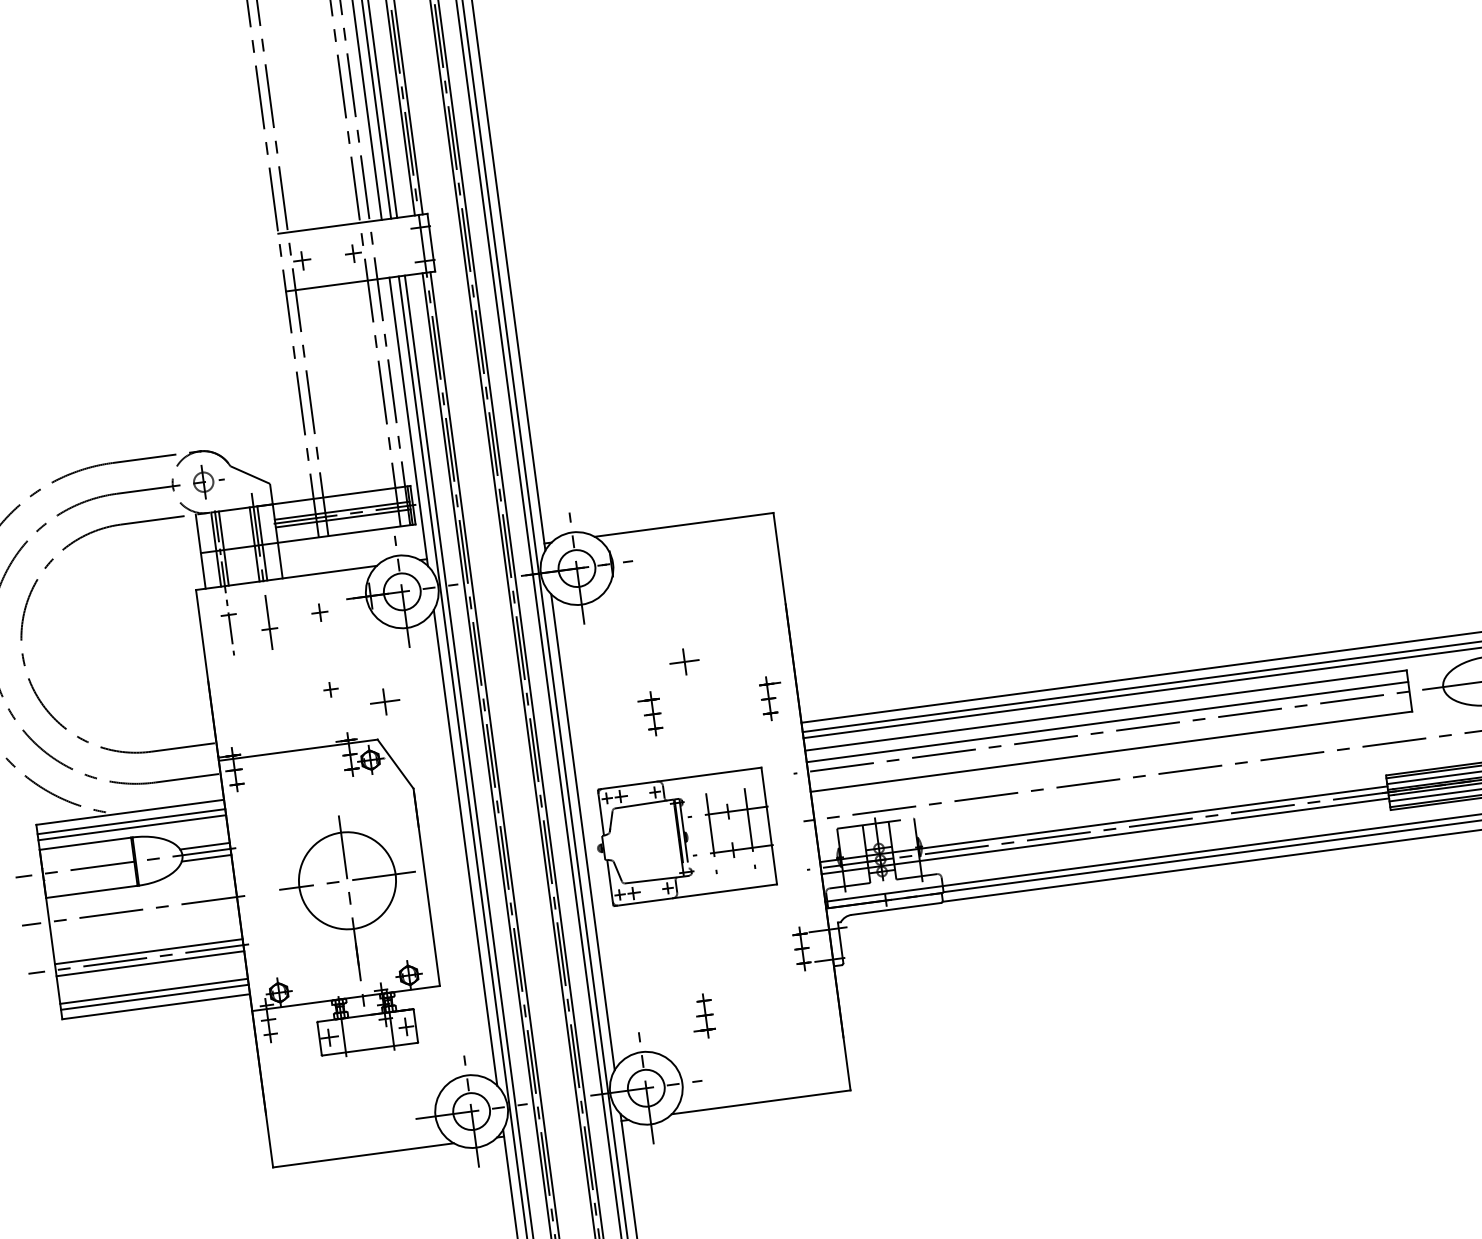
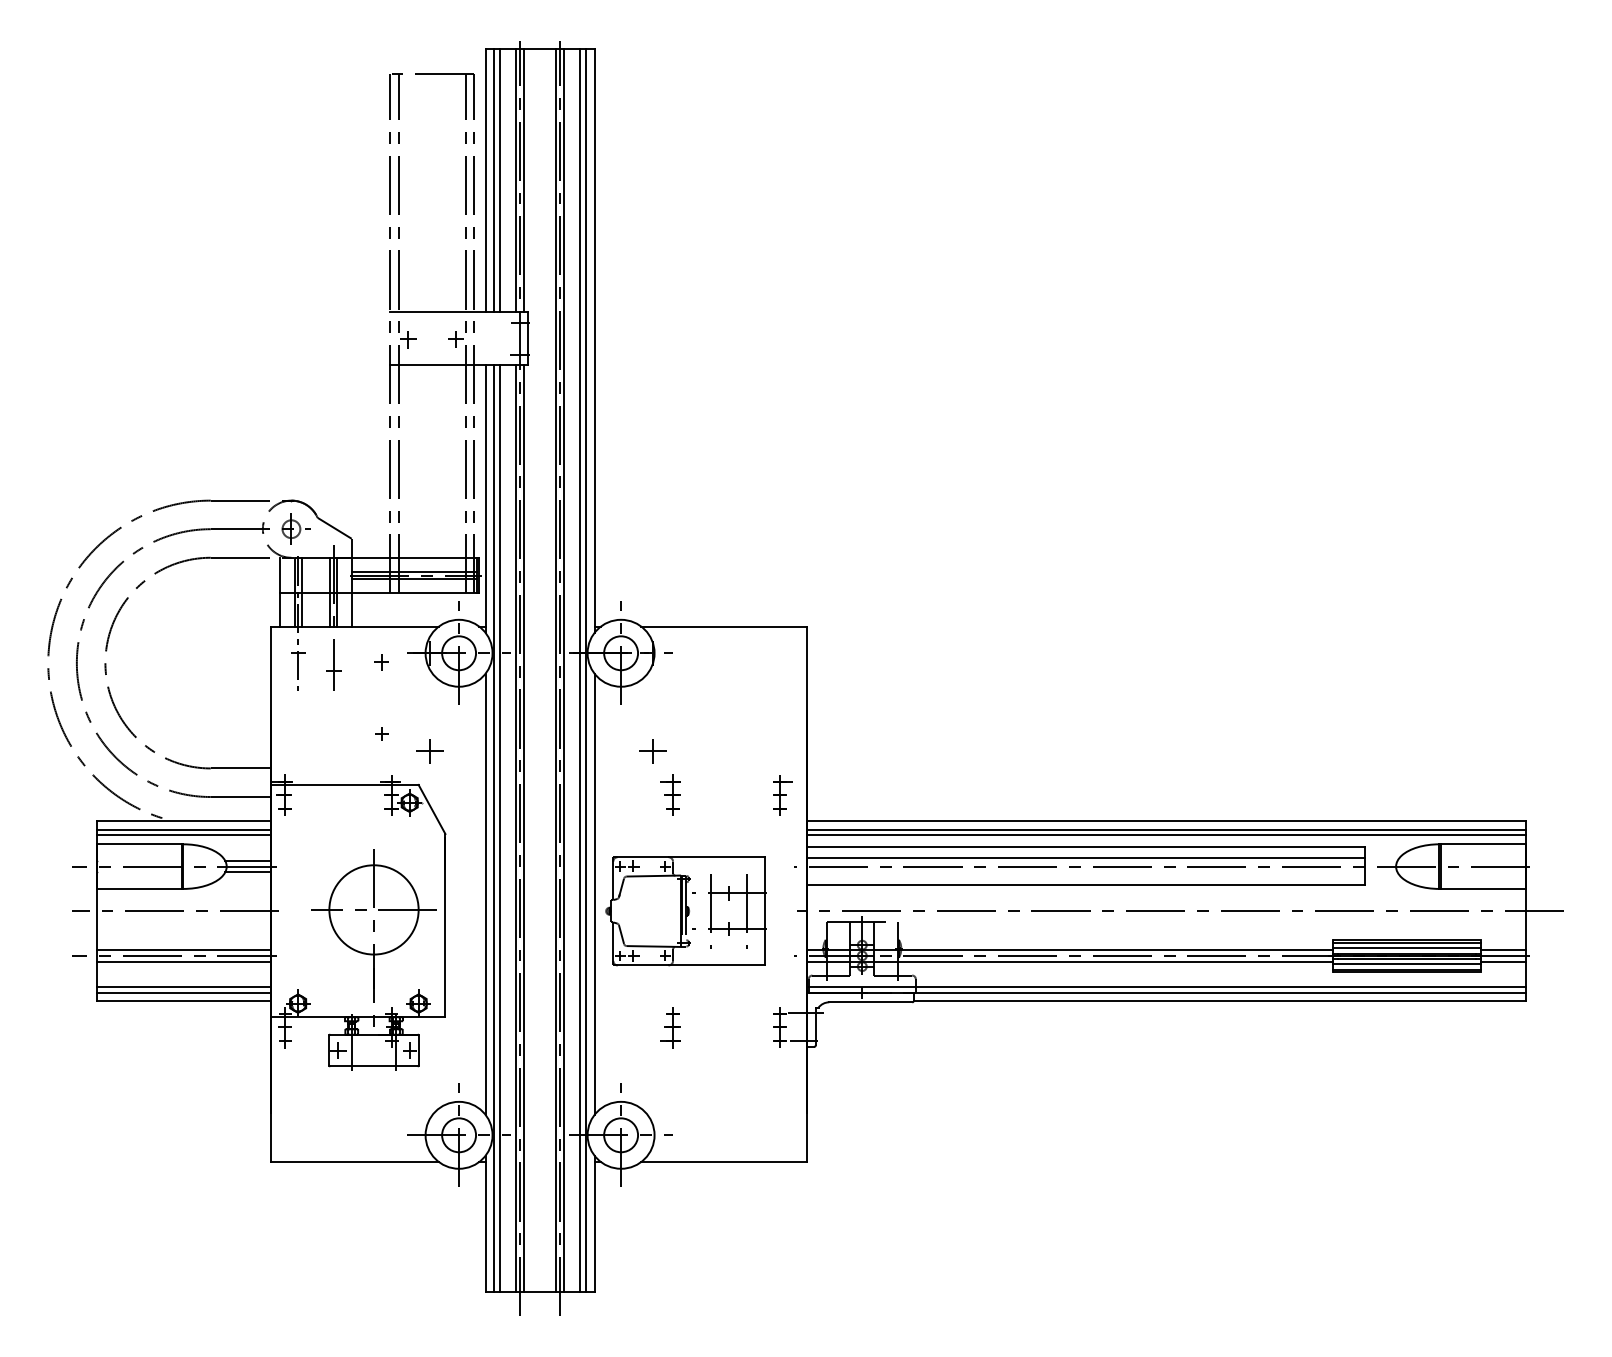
part: (684, 662) -> (652, 751), moved
part: (702, 1016) -> (670, 1027), moved

